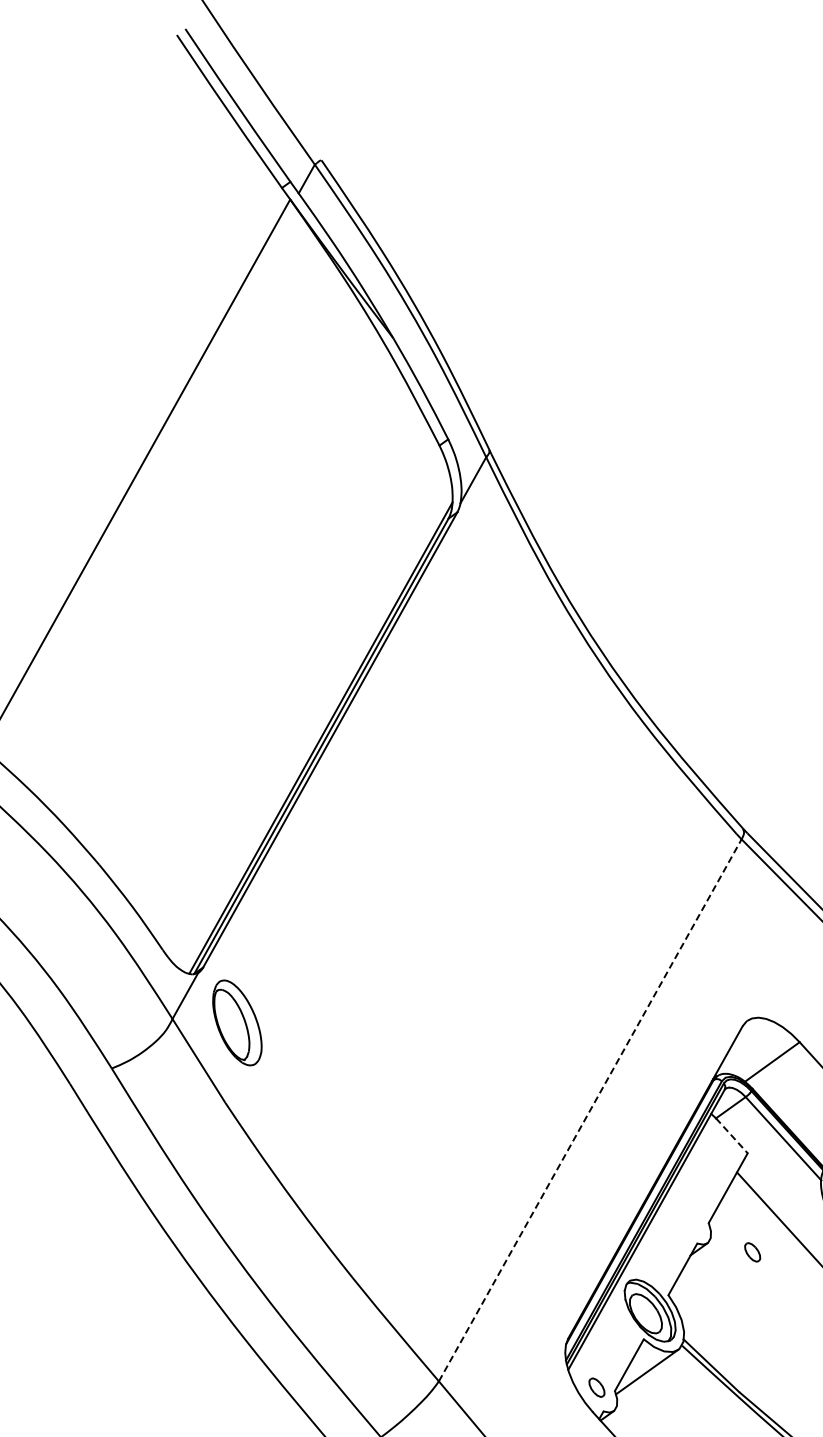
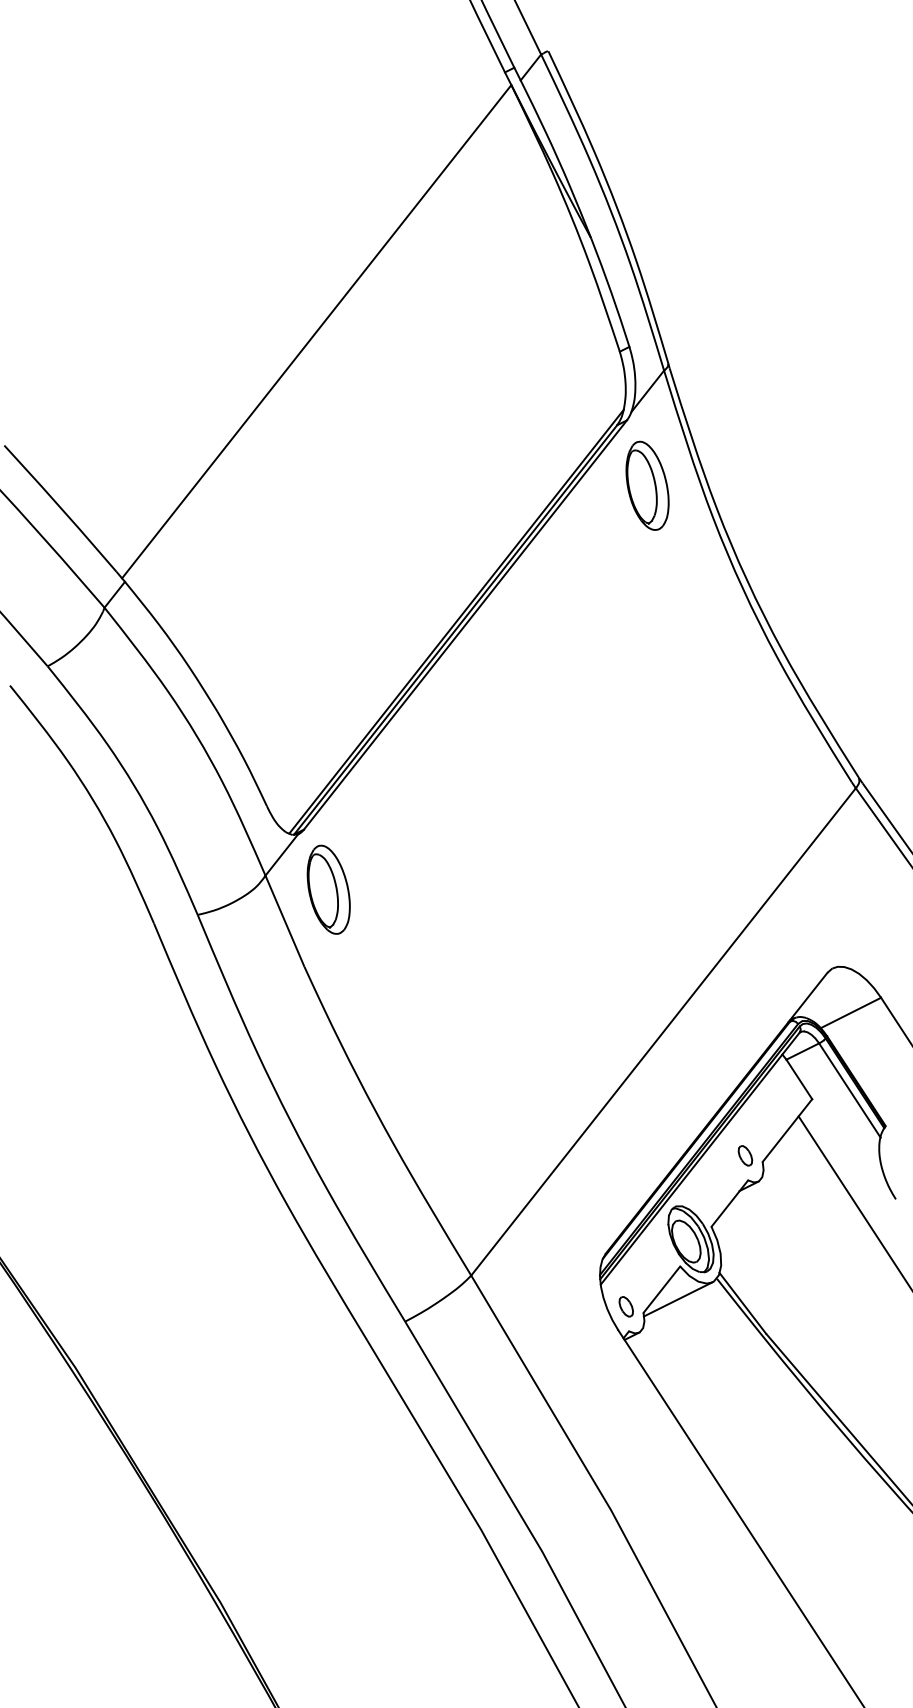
part: (488, 573) -> (647, 485), added
line: (590, 1109) -> (663, 1031), dashed -> solid
line: (732, 1135) -> (799, 1079), dashed -> solid
part: (752, 1252) -> (745, 1155), moved

